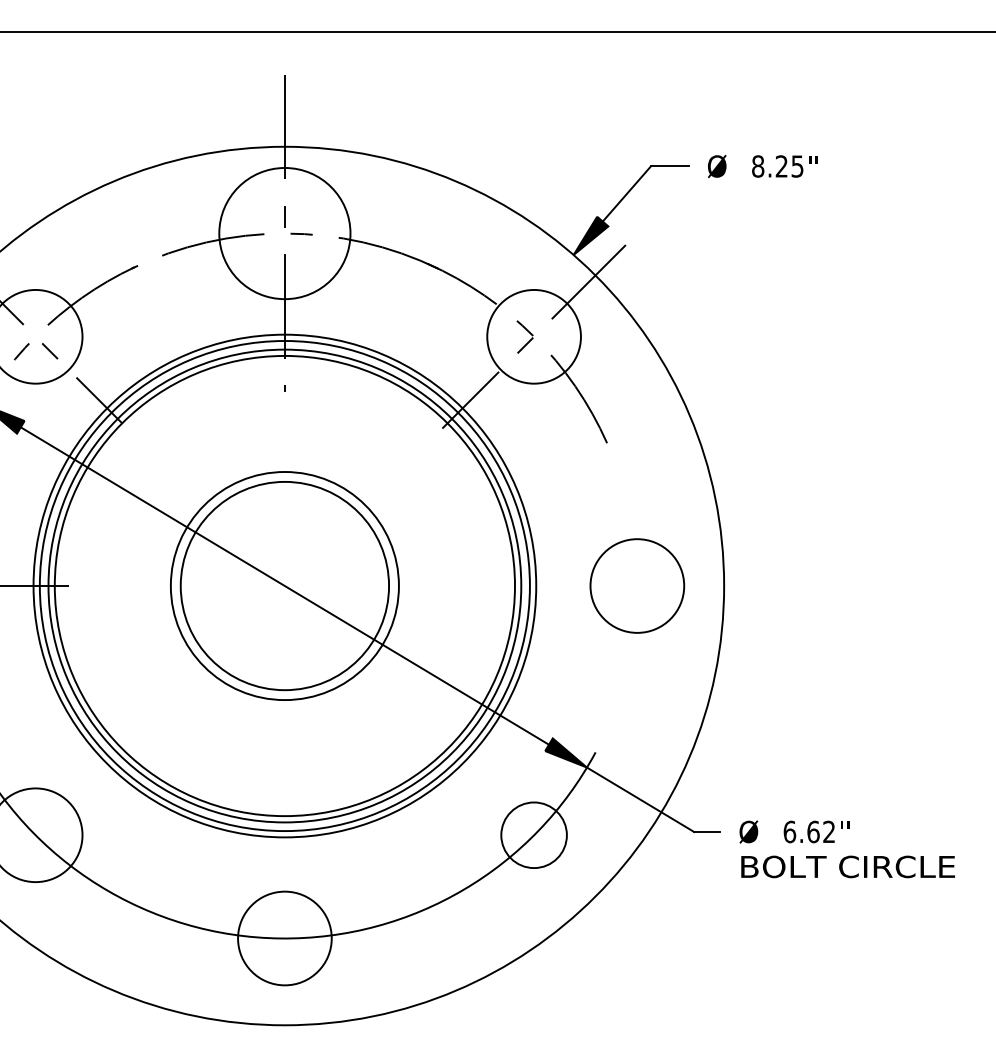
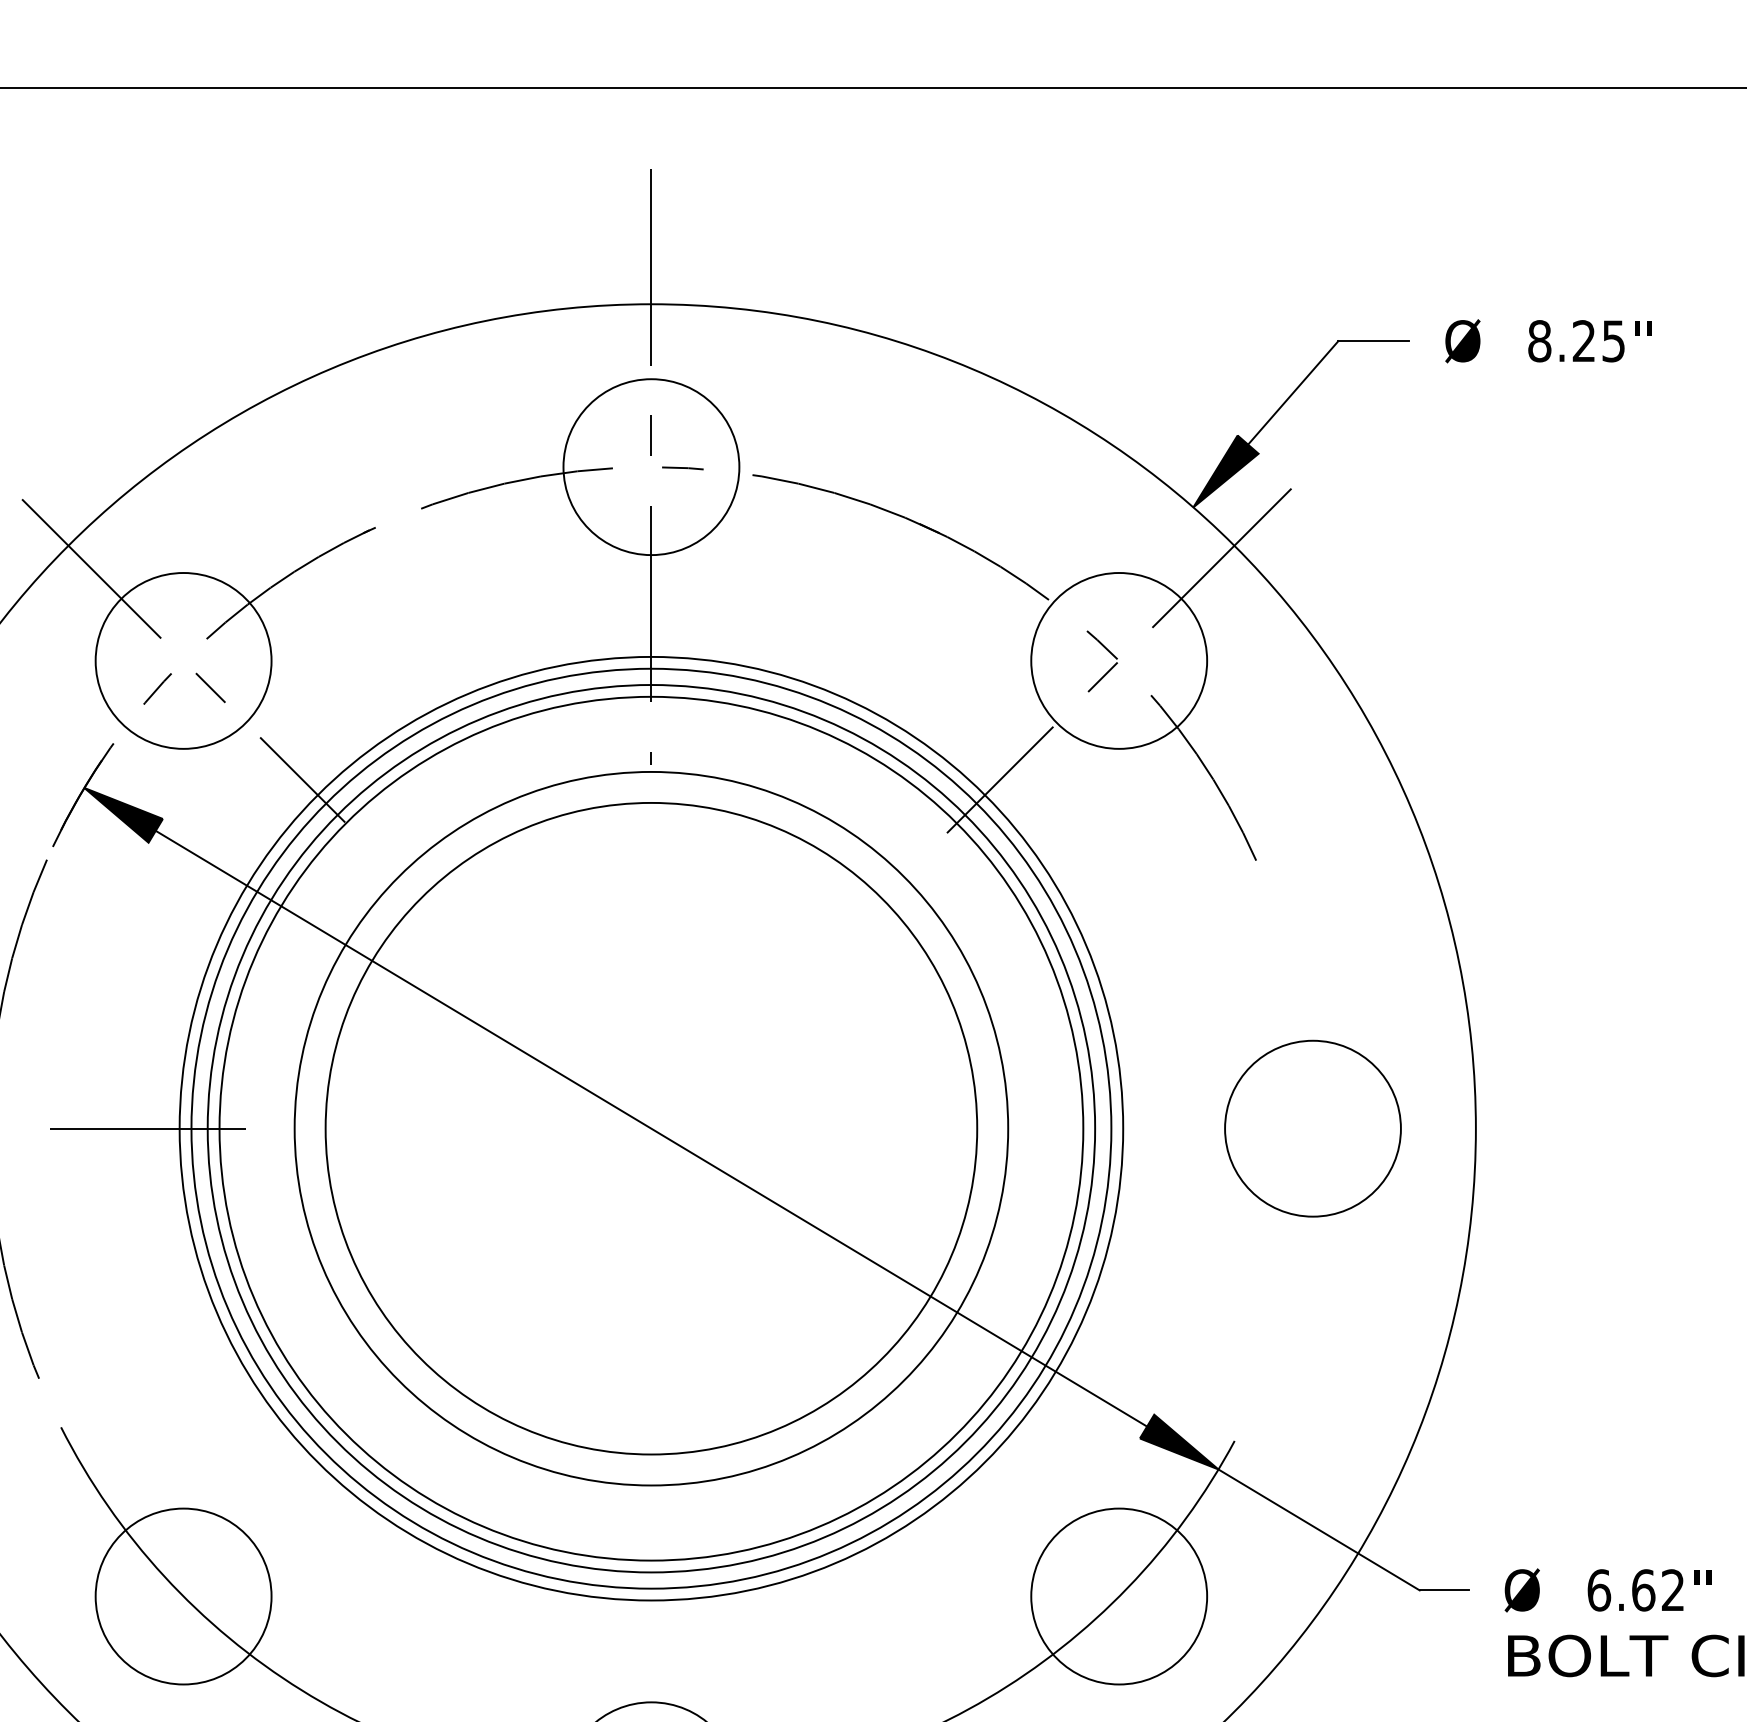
circle: (284, 233) -> (650, 466), size x0.71
circle: (284, 585) -> (650, 1127), size x1.67
circle: (284, 585) -> (650, 1127), size x1.67
circle: (533, 835) -> (1118, 1596), size x1.43

